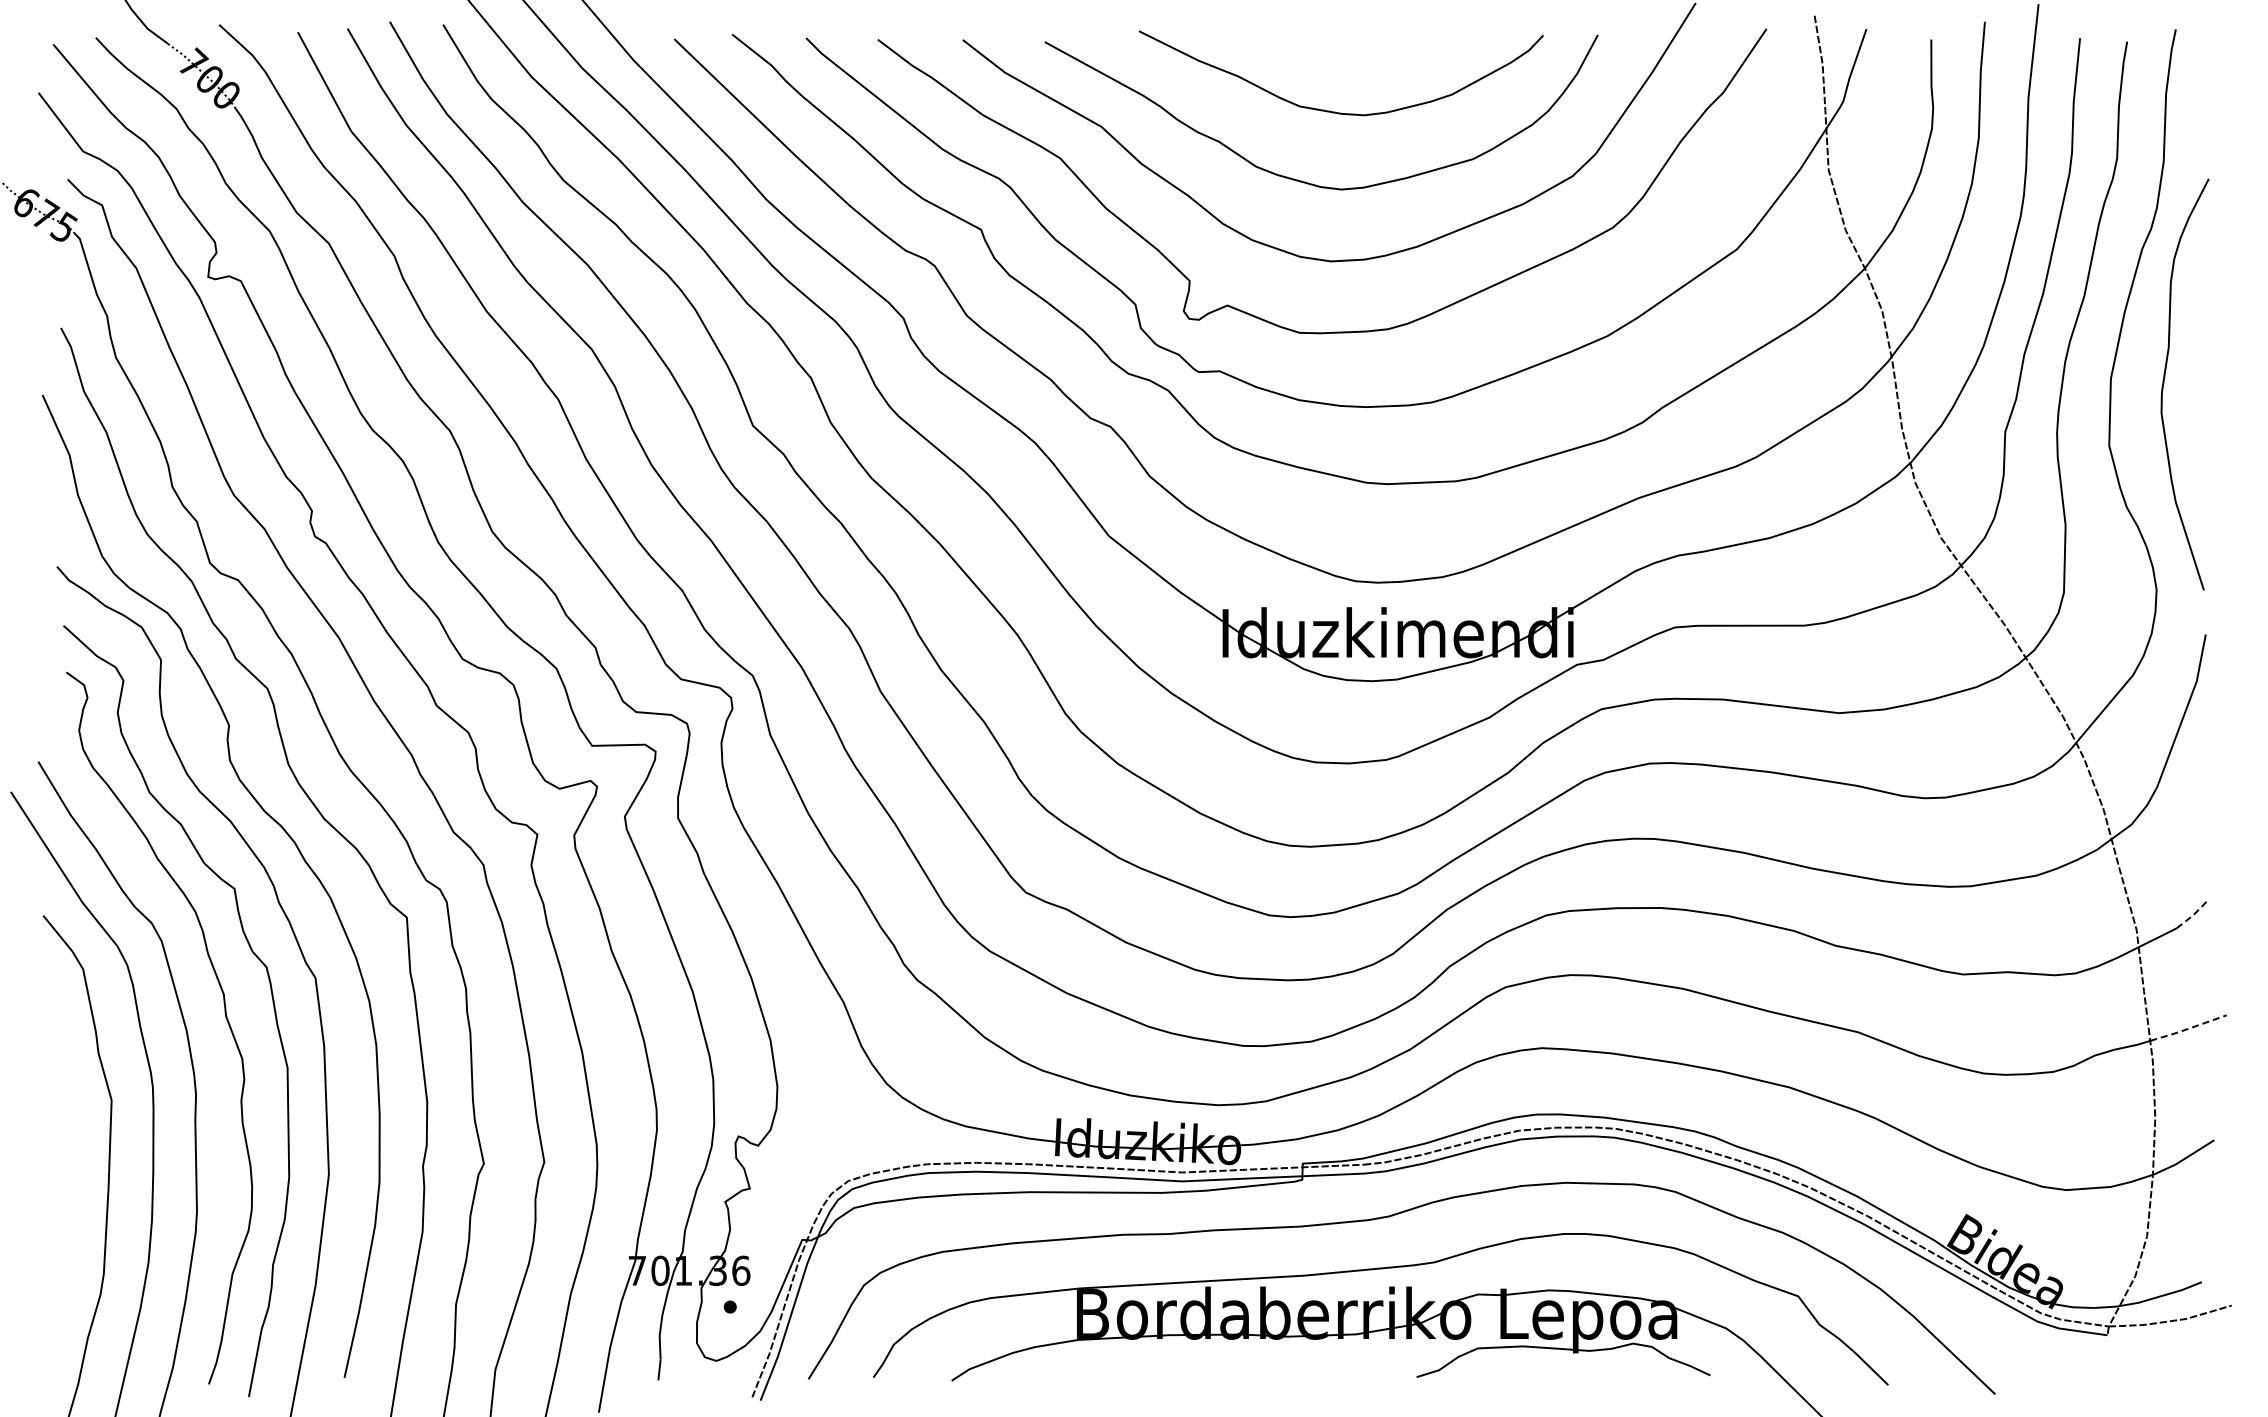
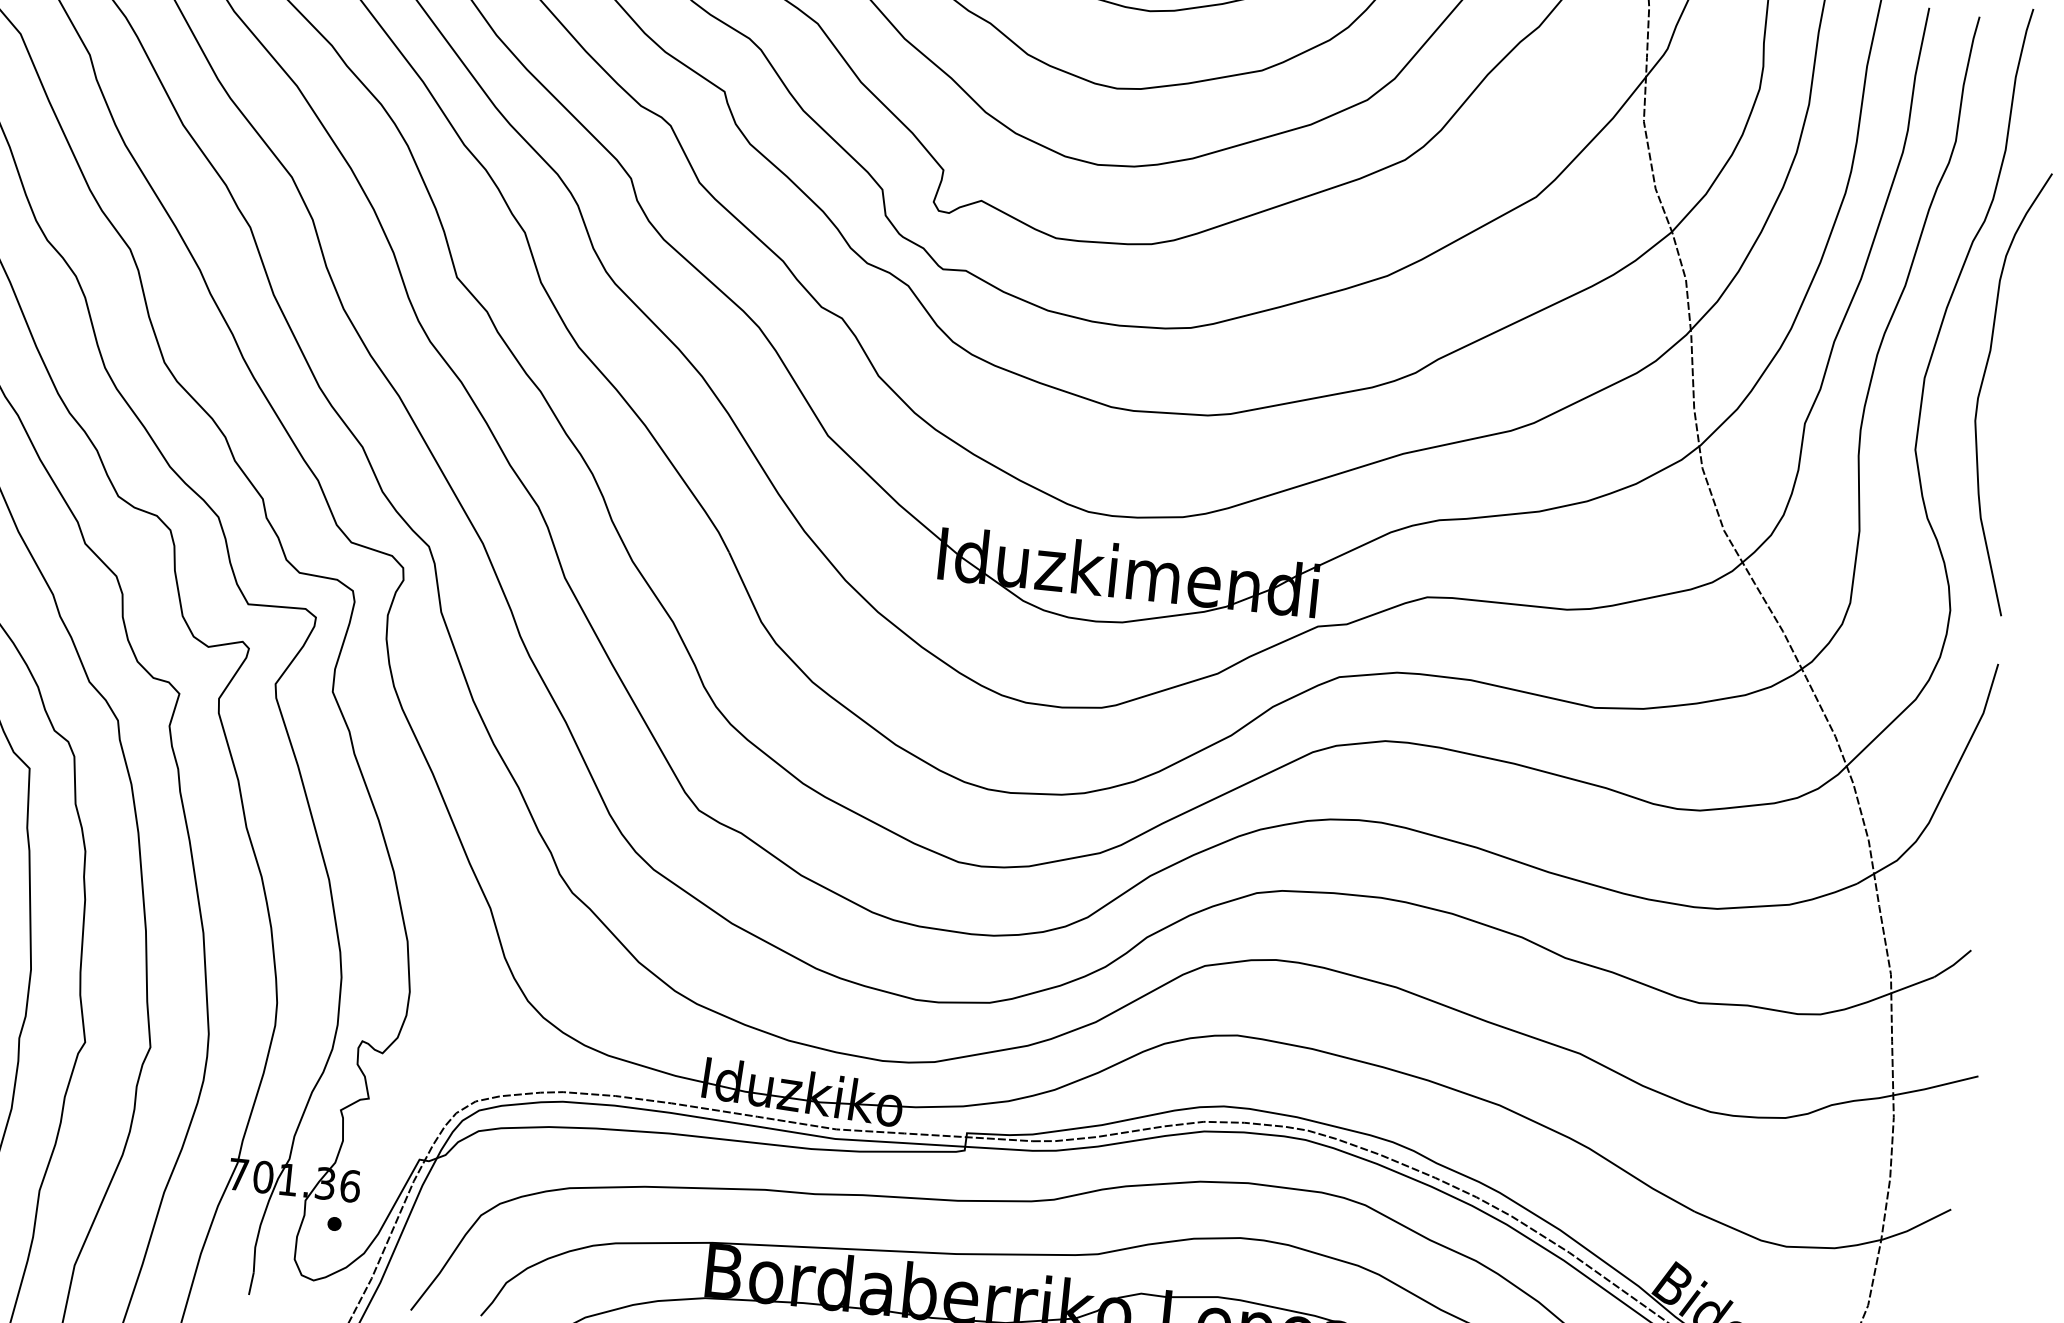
line: (2193, 915) -> (1953, 965), dashed -> solid
line: (2188, 1028) -> (1935, 1086), dashed -> solid

